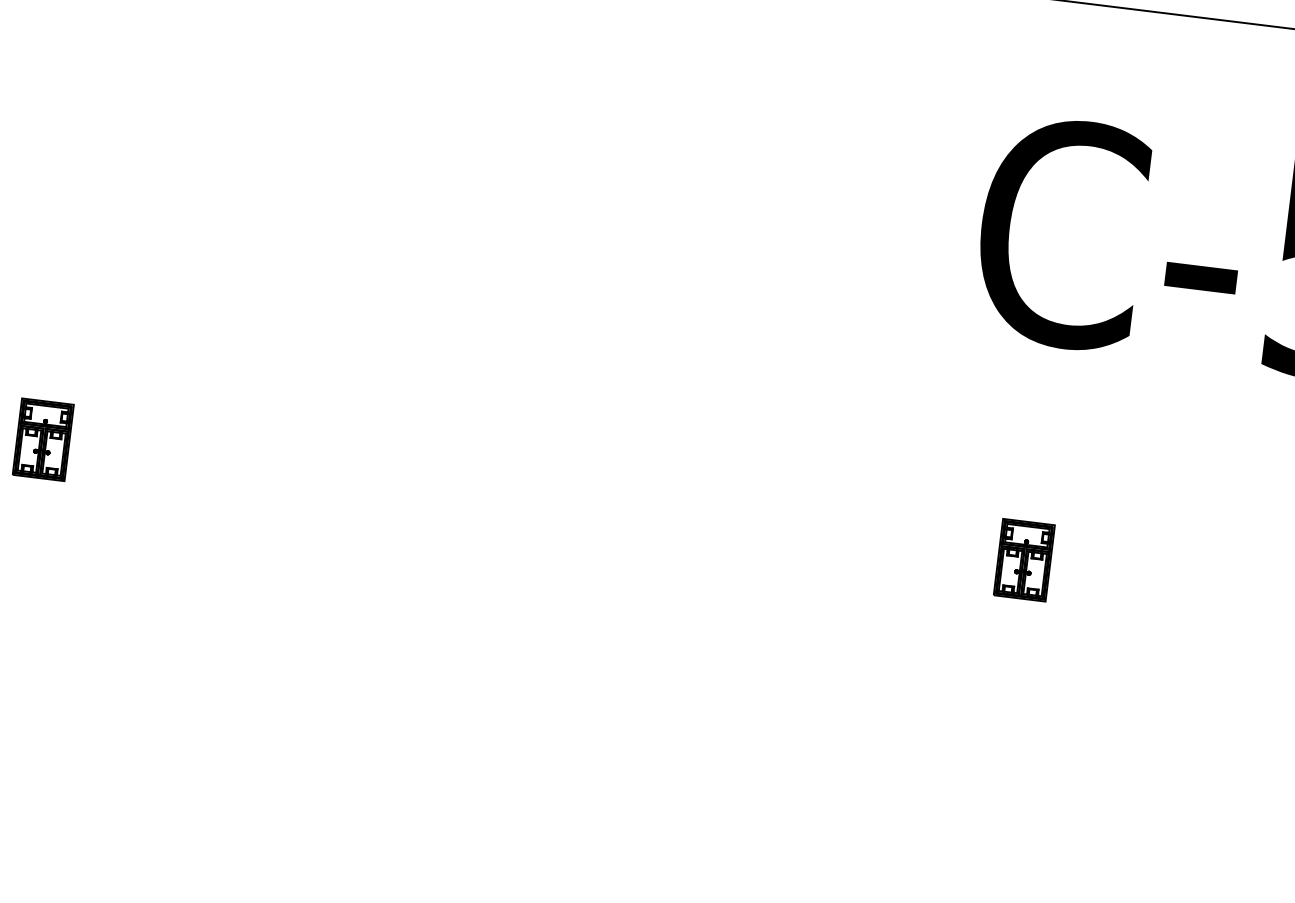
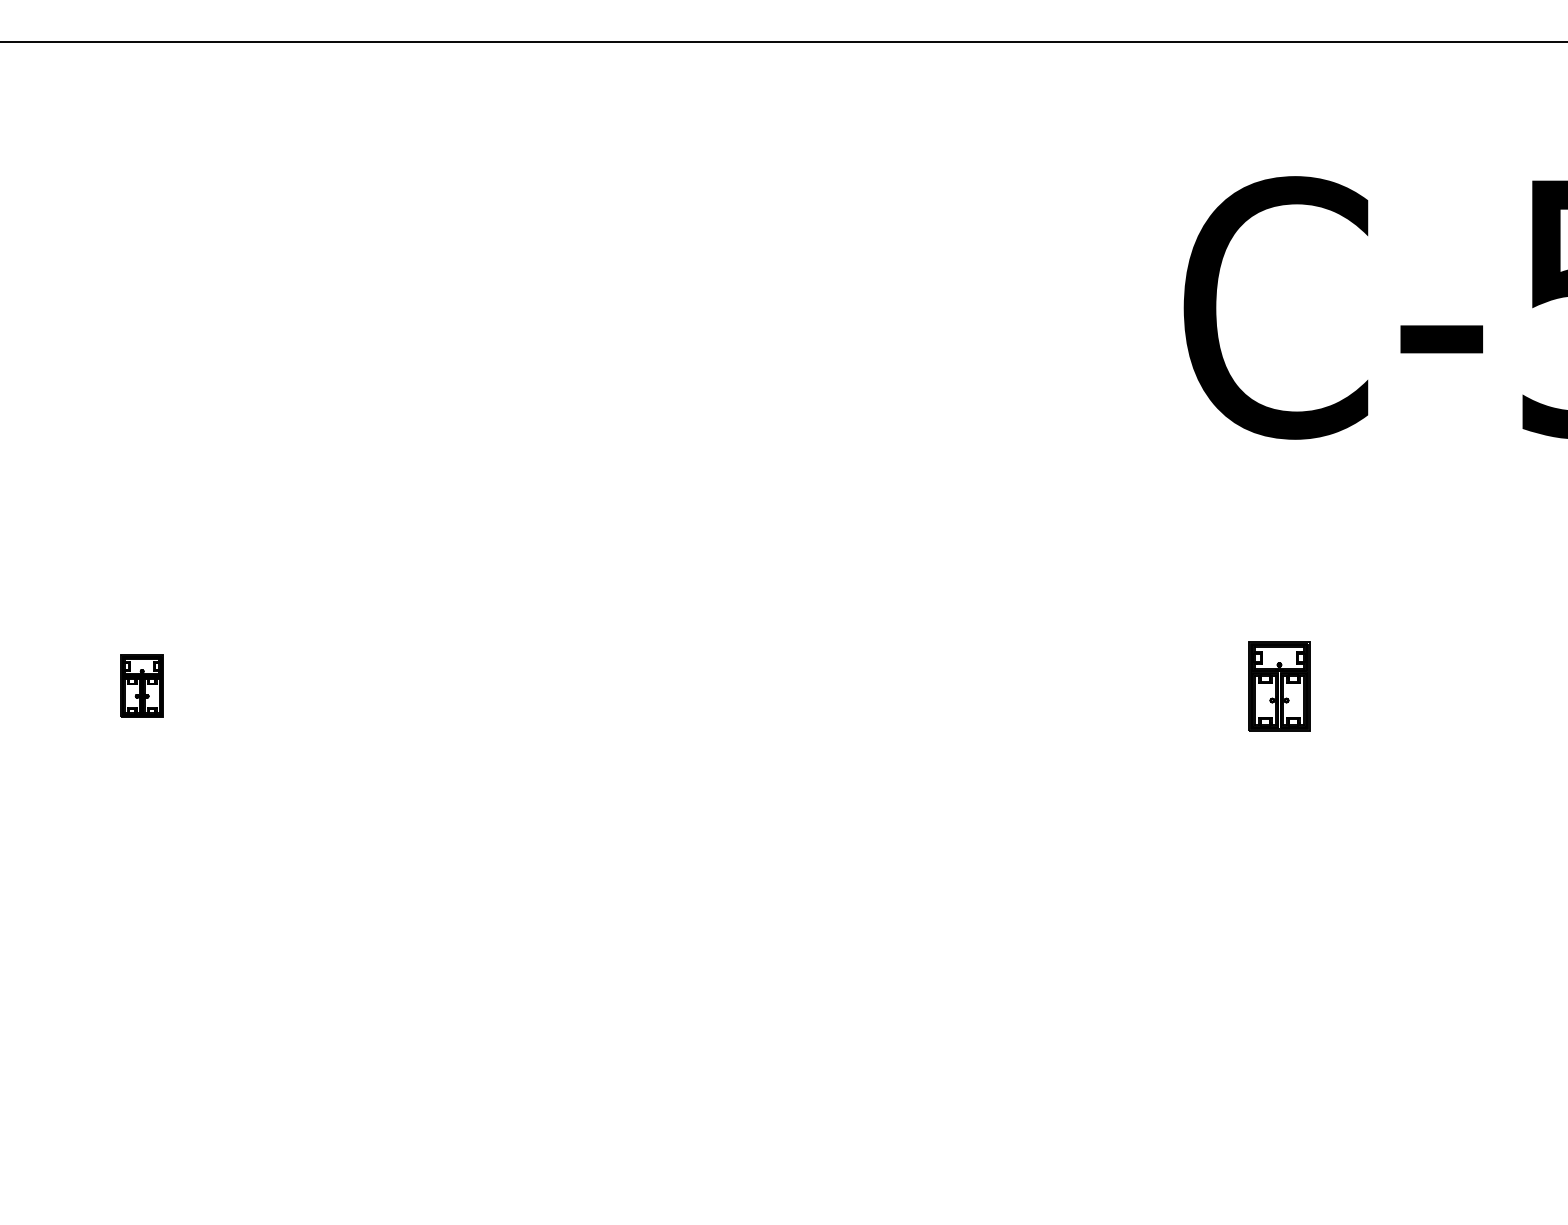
part: (42, 439) -> (141, 686), size x0.7

